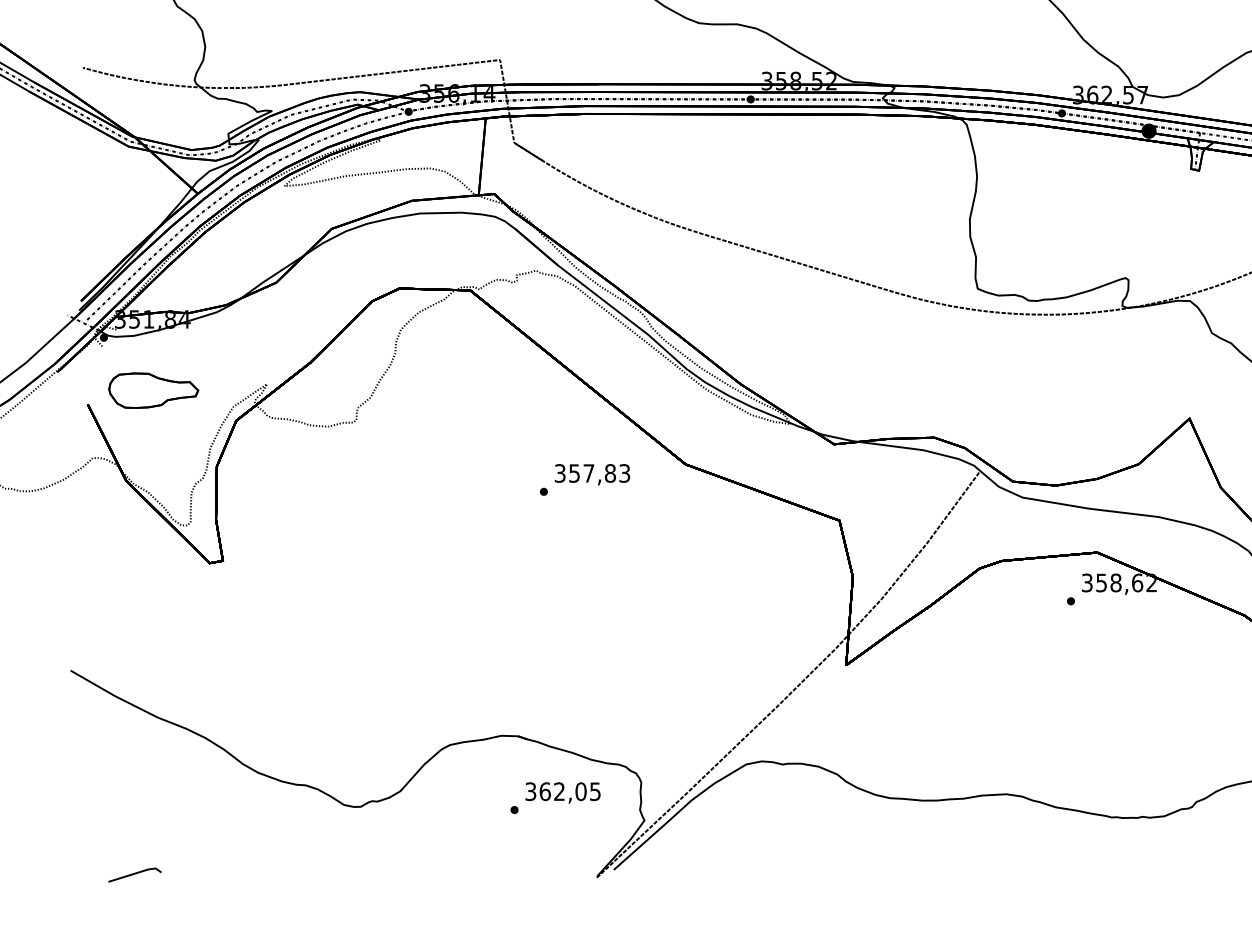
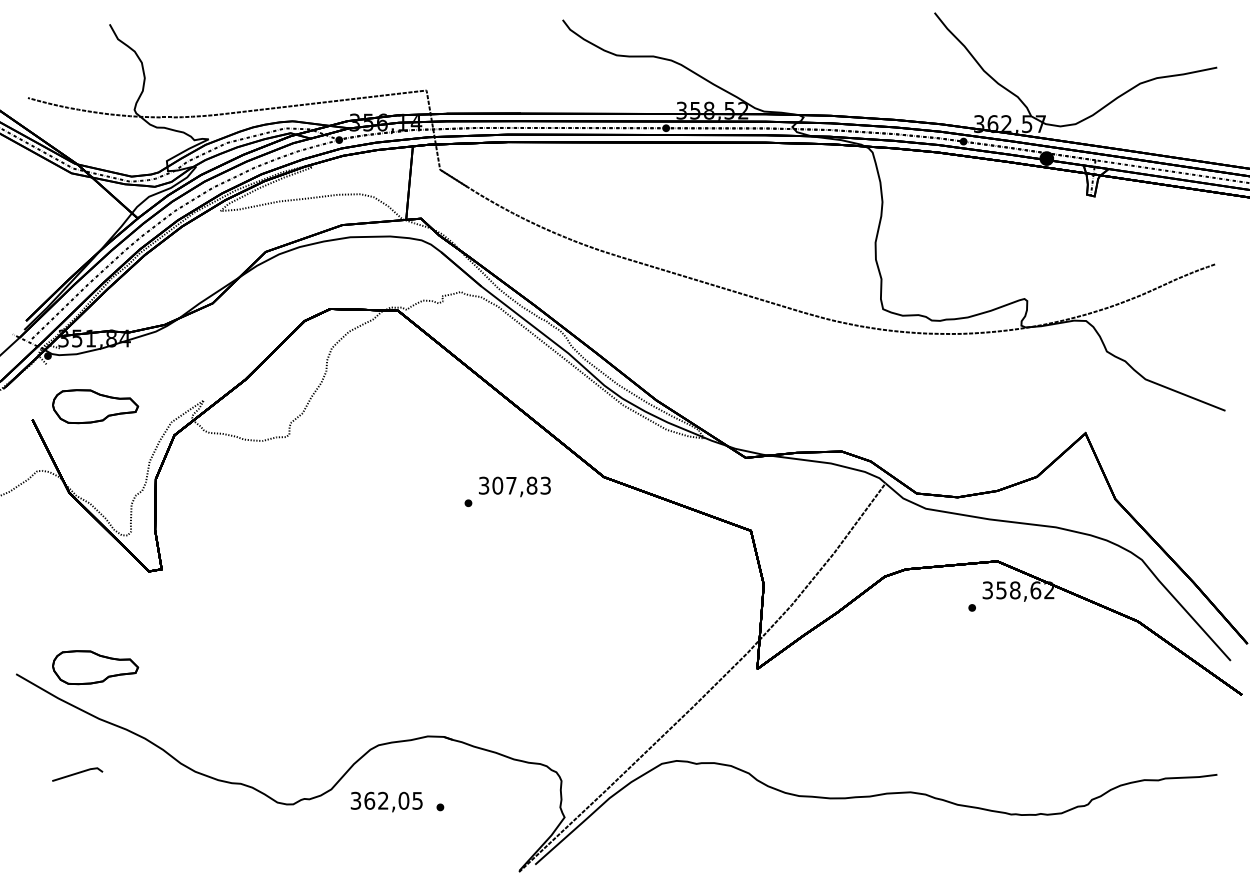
text: (574, 473) -> (497, 485), 357,83 -> 307,83
part: (153, 663) -> (95, 667), added
text: (562, 792) -> (386, 801), moved
line: (134, 875) -> (77, 774), moved

